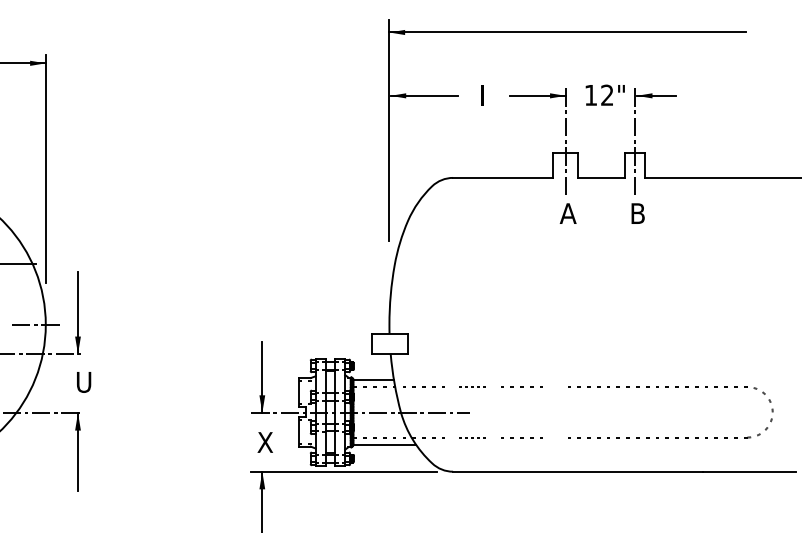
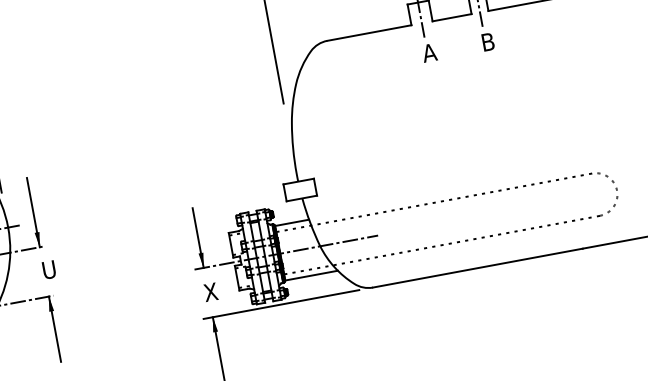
part: (472, 386) -> (376, 212), size x1.67
part: (668, 387) -> (525, 186), moved
part: (472, 437) -> (384, 255), size x1.67

